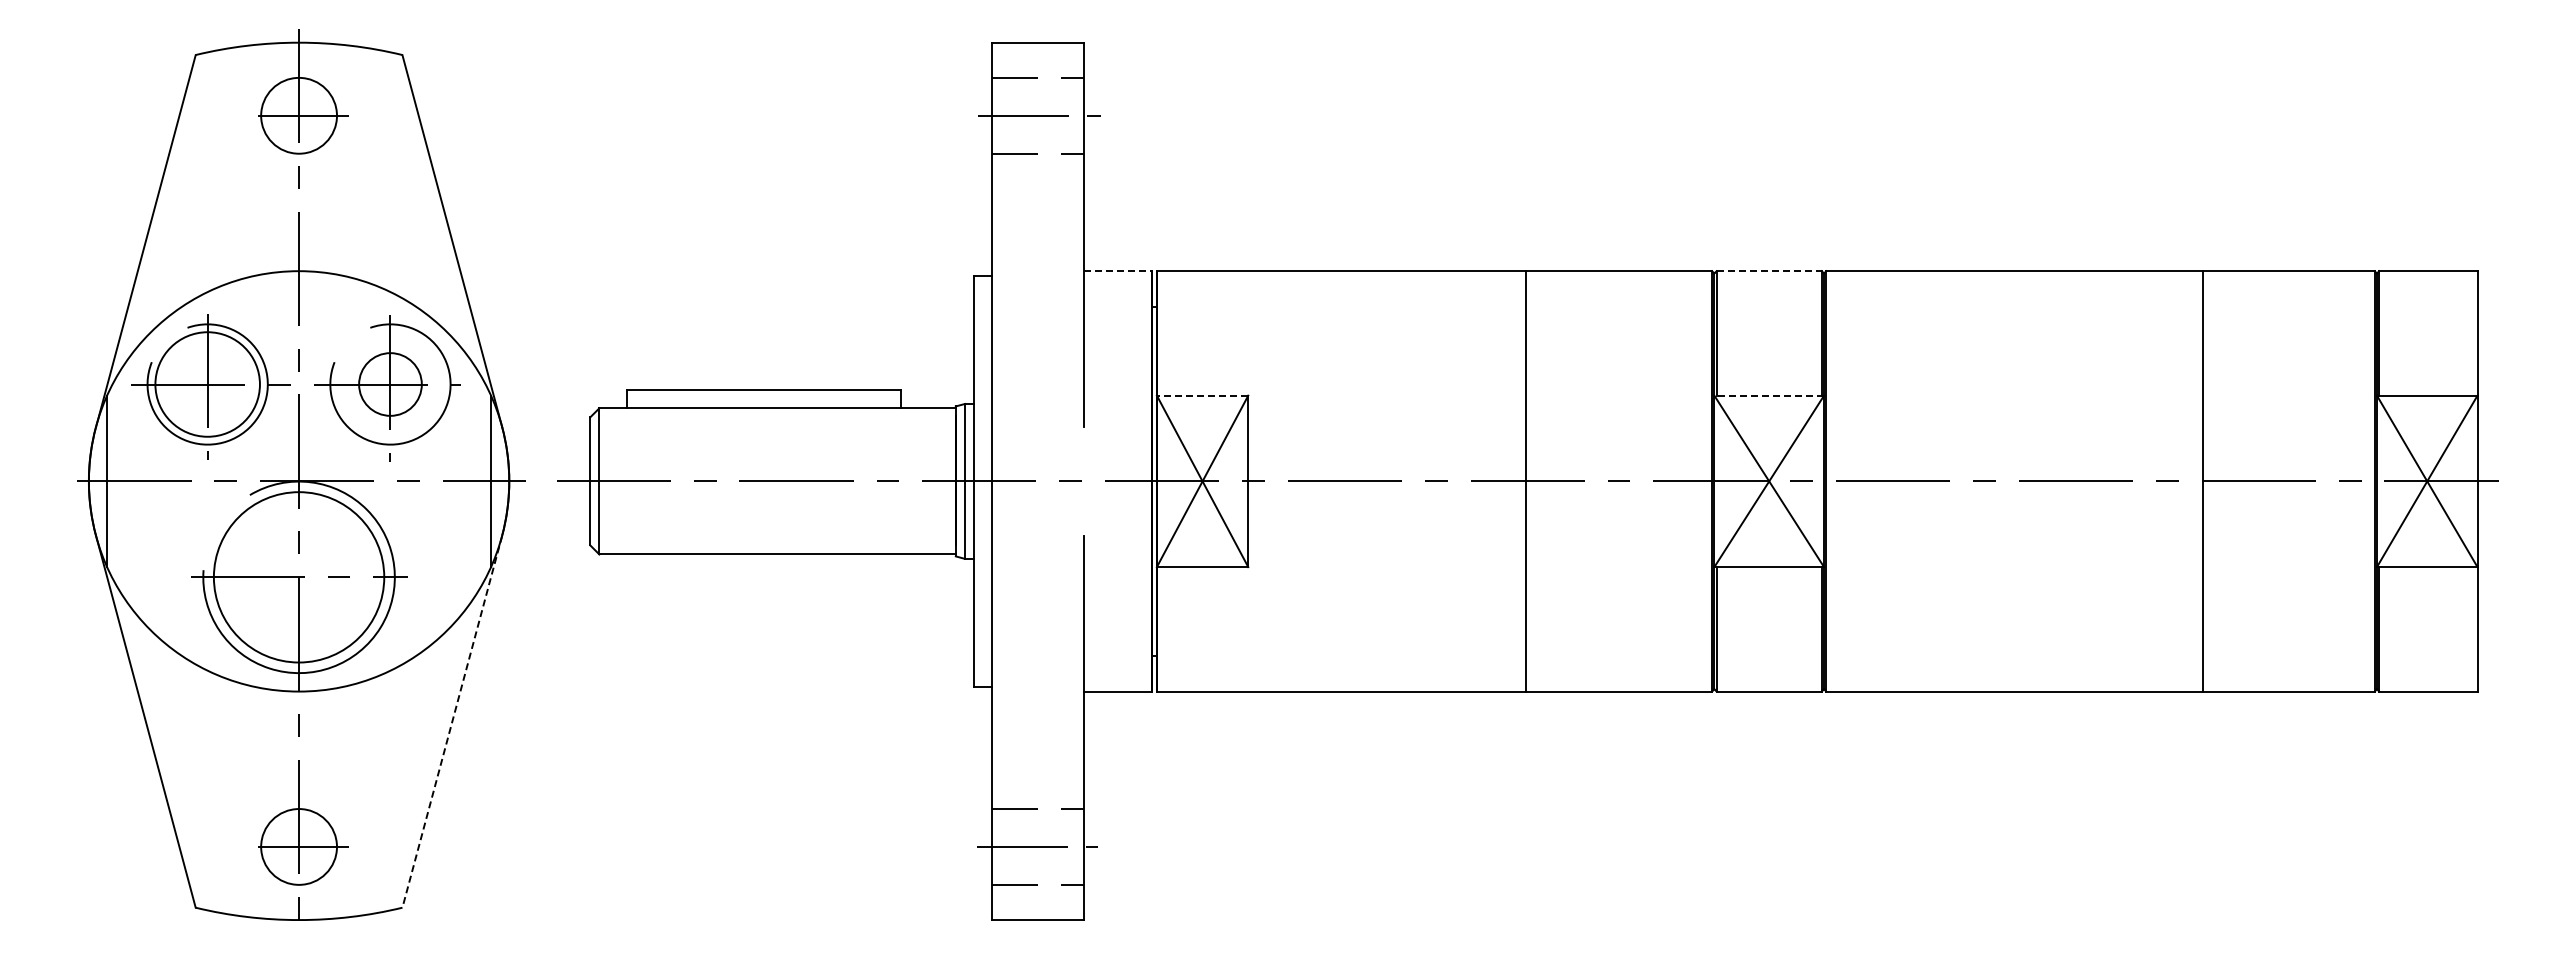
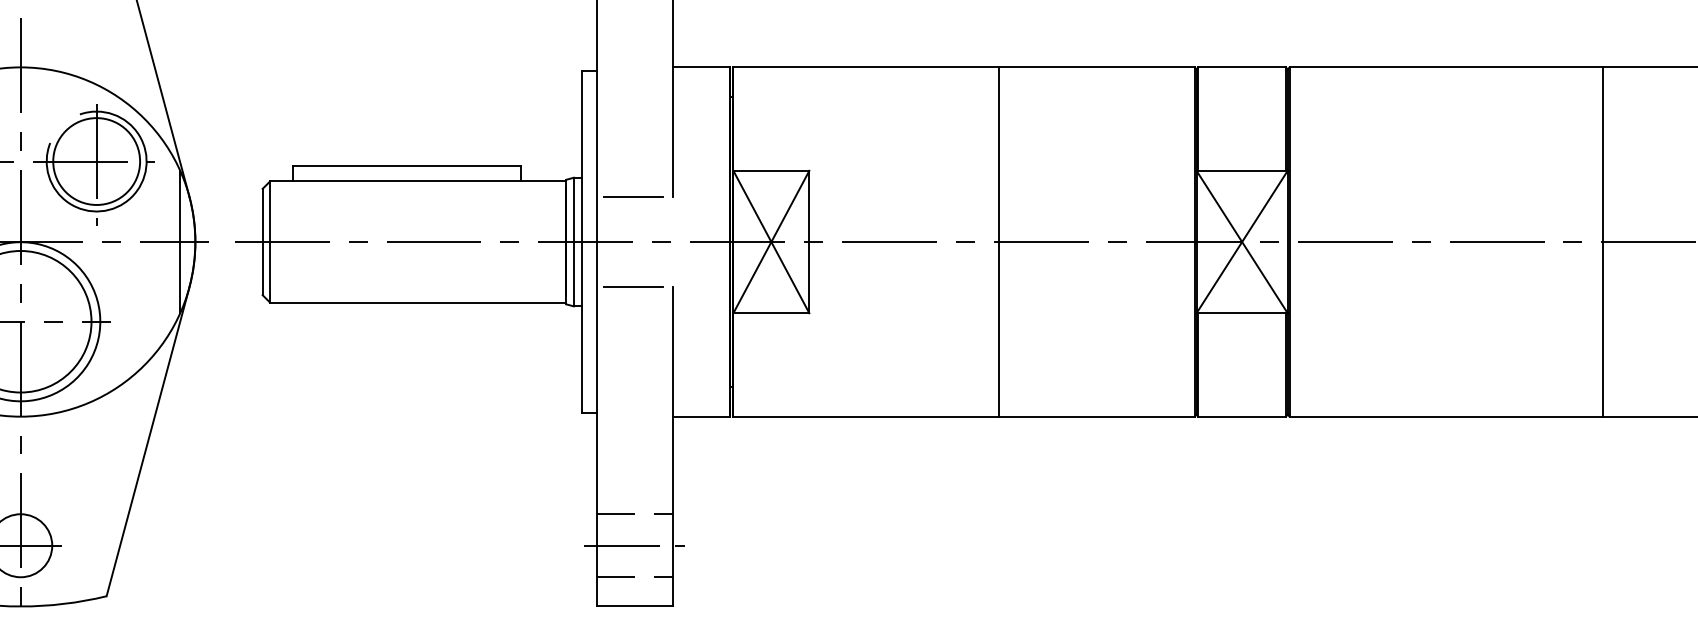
line: (1118, 271) -> (701, 67), dashed -> solid
line: (1769, 271) -> (1242, 67), dashed -> solid
circle: (390, 384) -> (96, 161), size x1.67
line: (1202, 395) -> (771, 170), dashed -> solid
line: (1769, 395) -> (1242, 170), dashed -> solid
line: (1036, 427) -> (633, 197), added
line: (1525, 481) -> (998, 242), moved
line: (1036, 535) -> (633, 286), added
line: (452, 721) -> (148, 441), dashed -> solid

